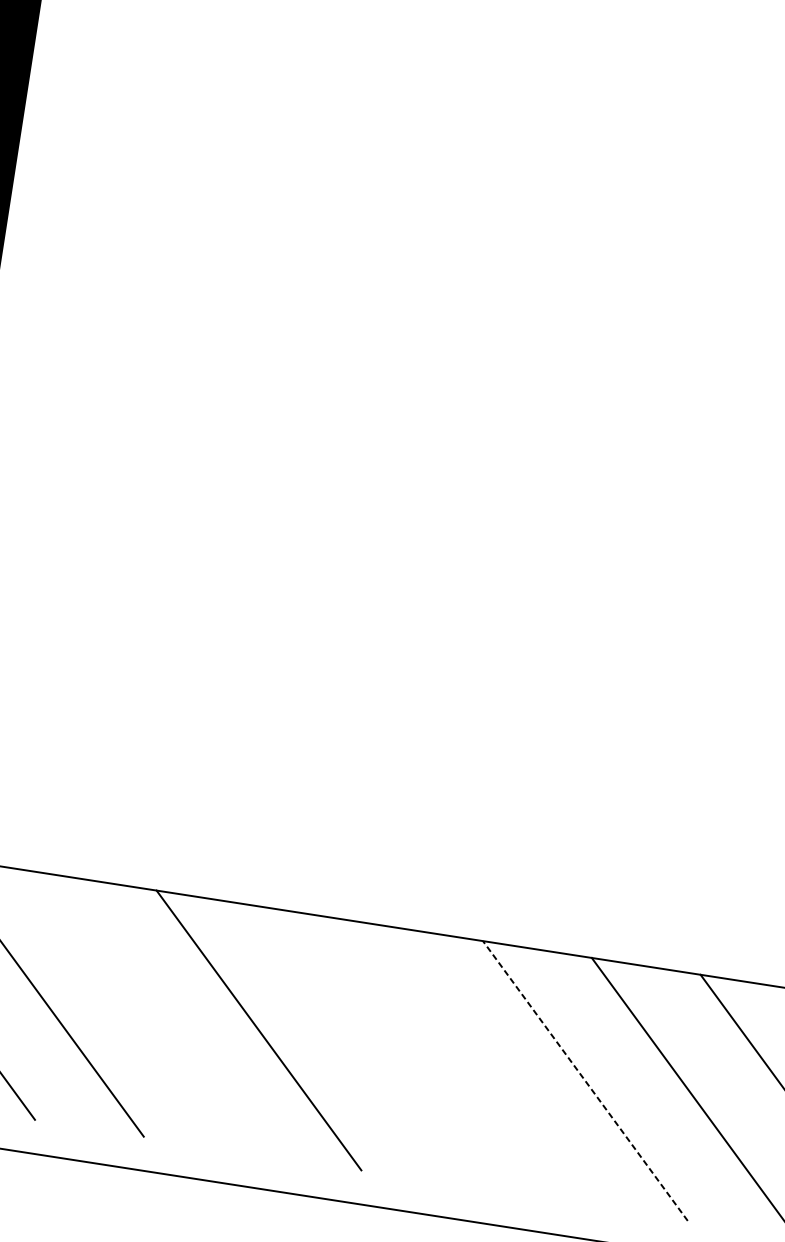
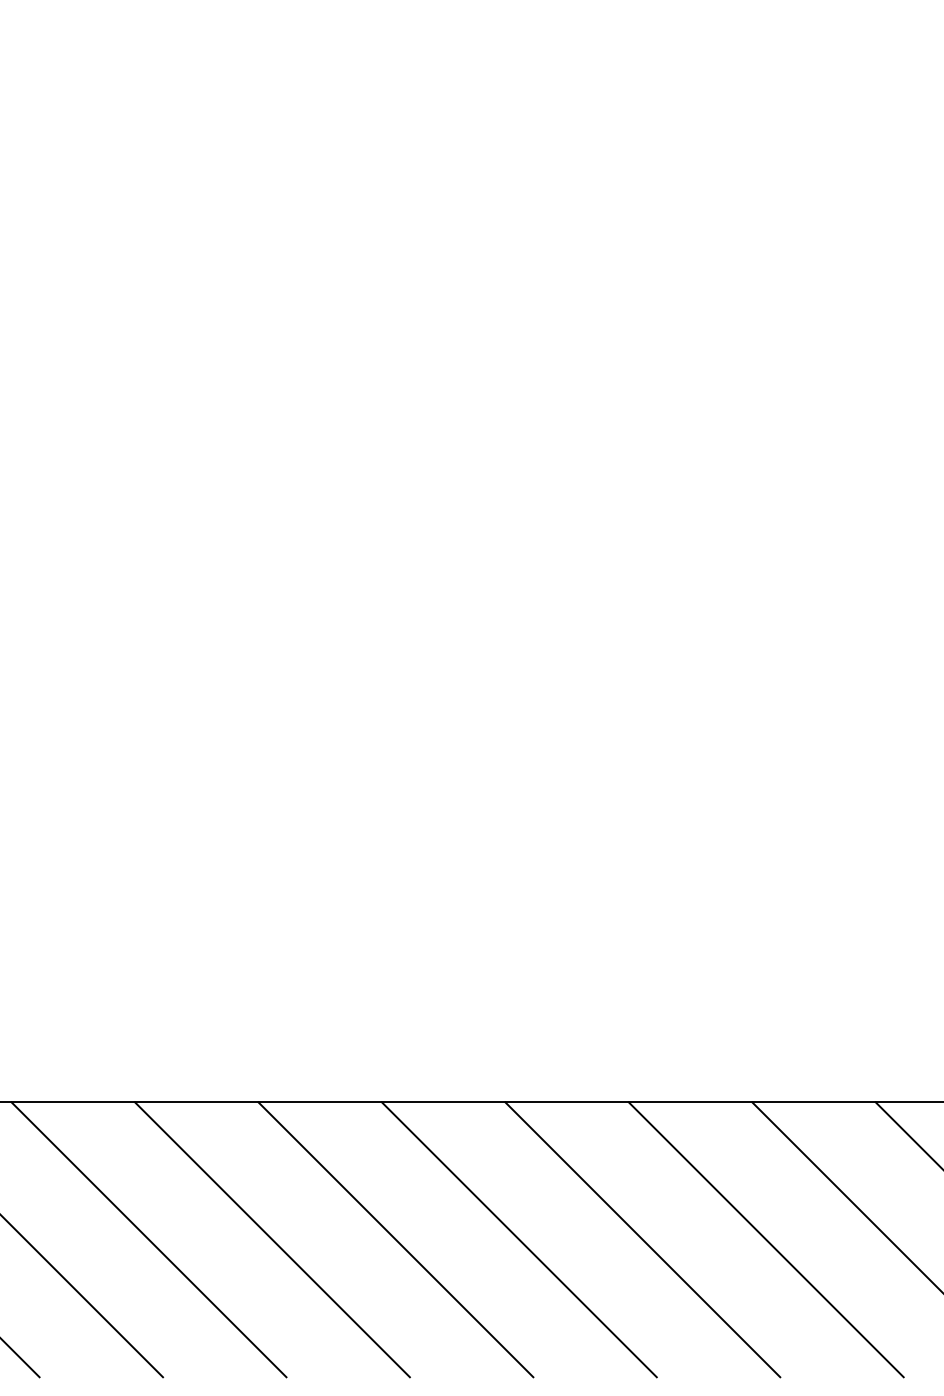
line: (149, 1013) -> (271, 1239), added
line: (367, 1046) -> (518, 1239), added
line: (476, 1063) -> (642, 1239), added
line: (584, 1080) -> (765, 1239), dashed -> solid

